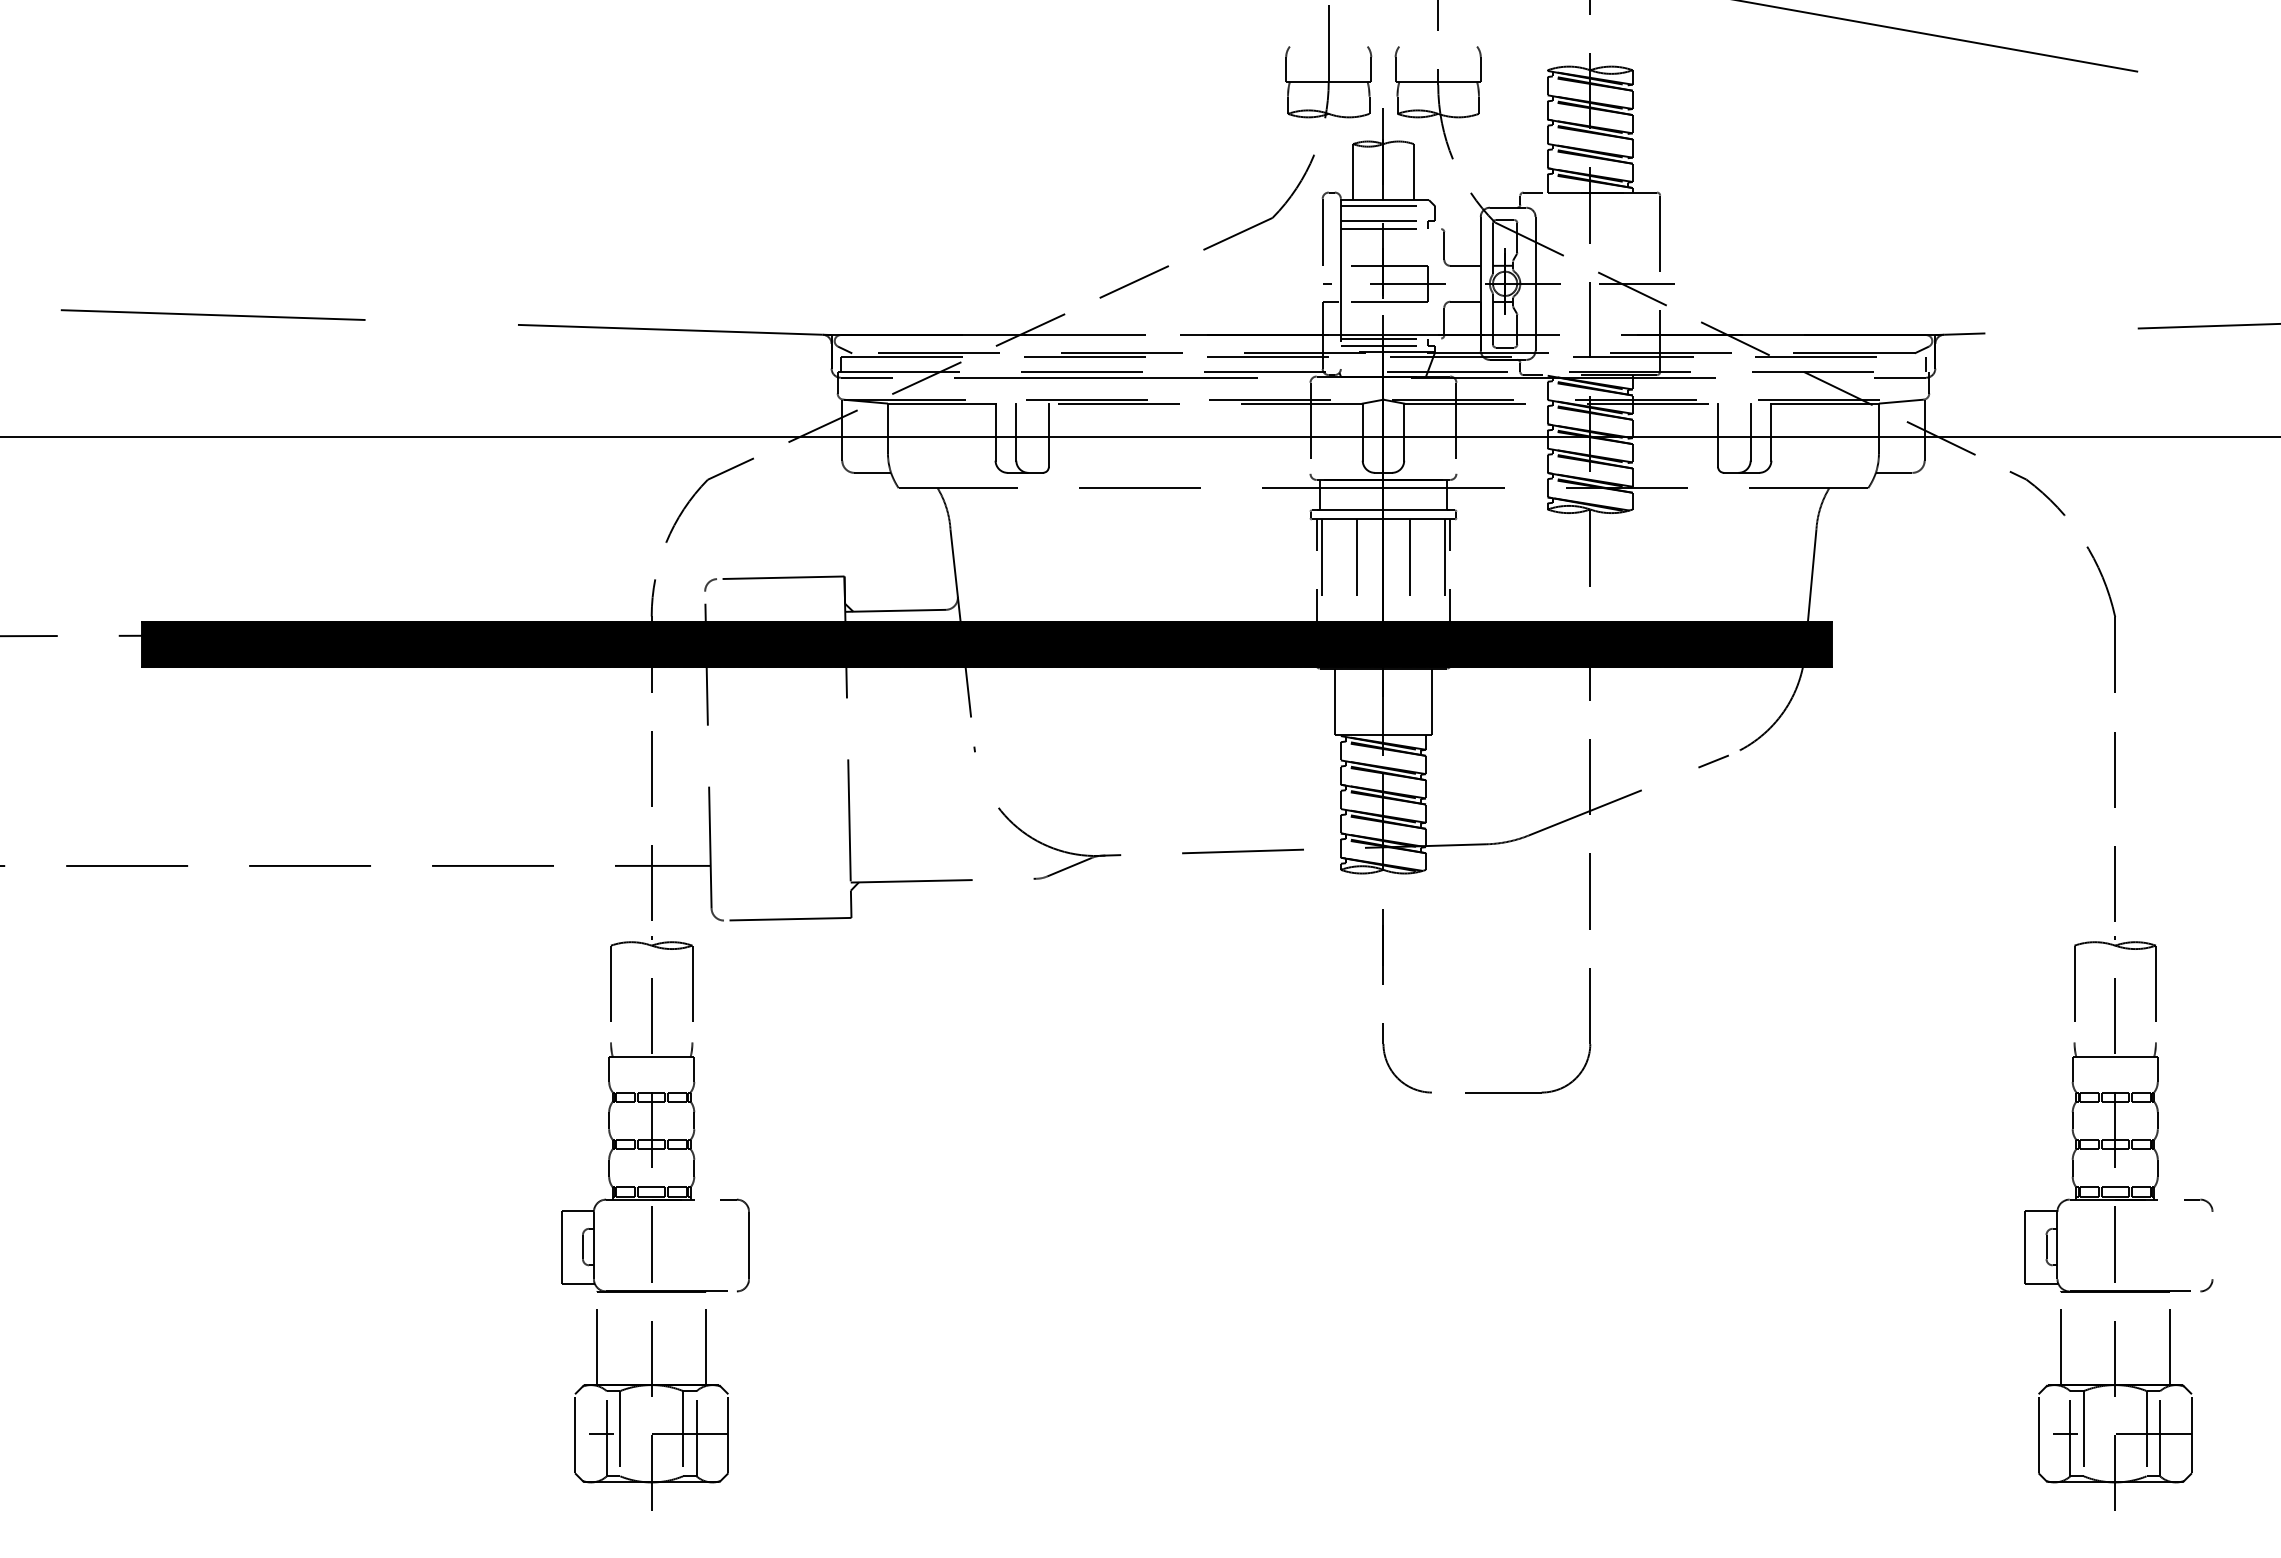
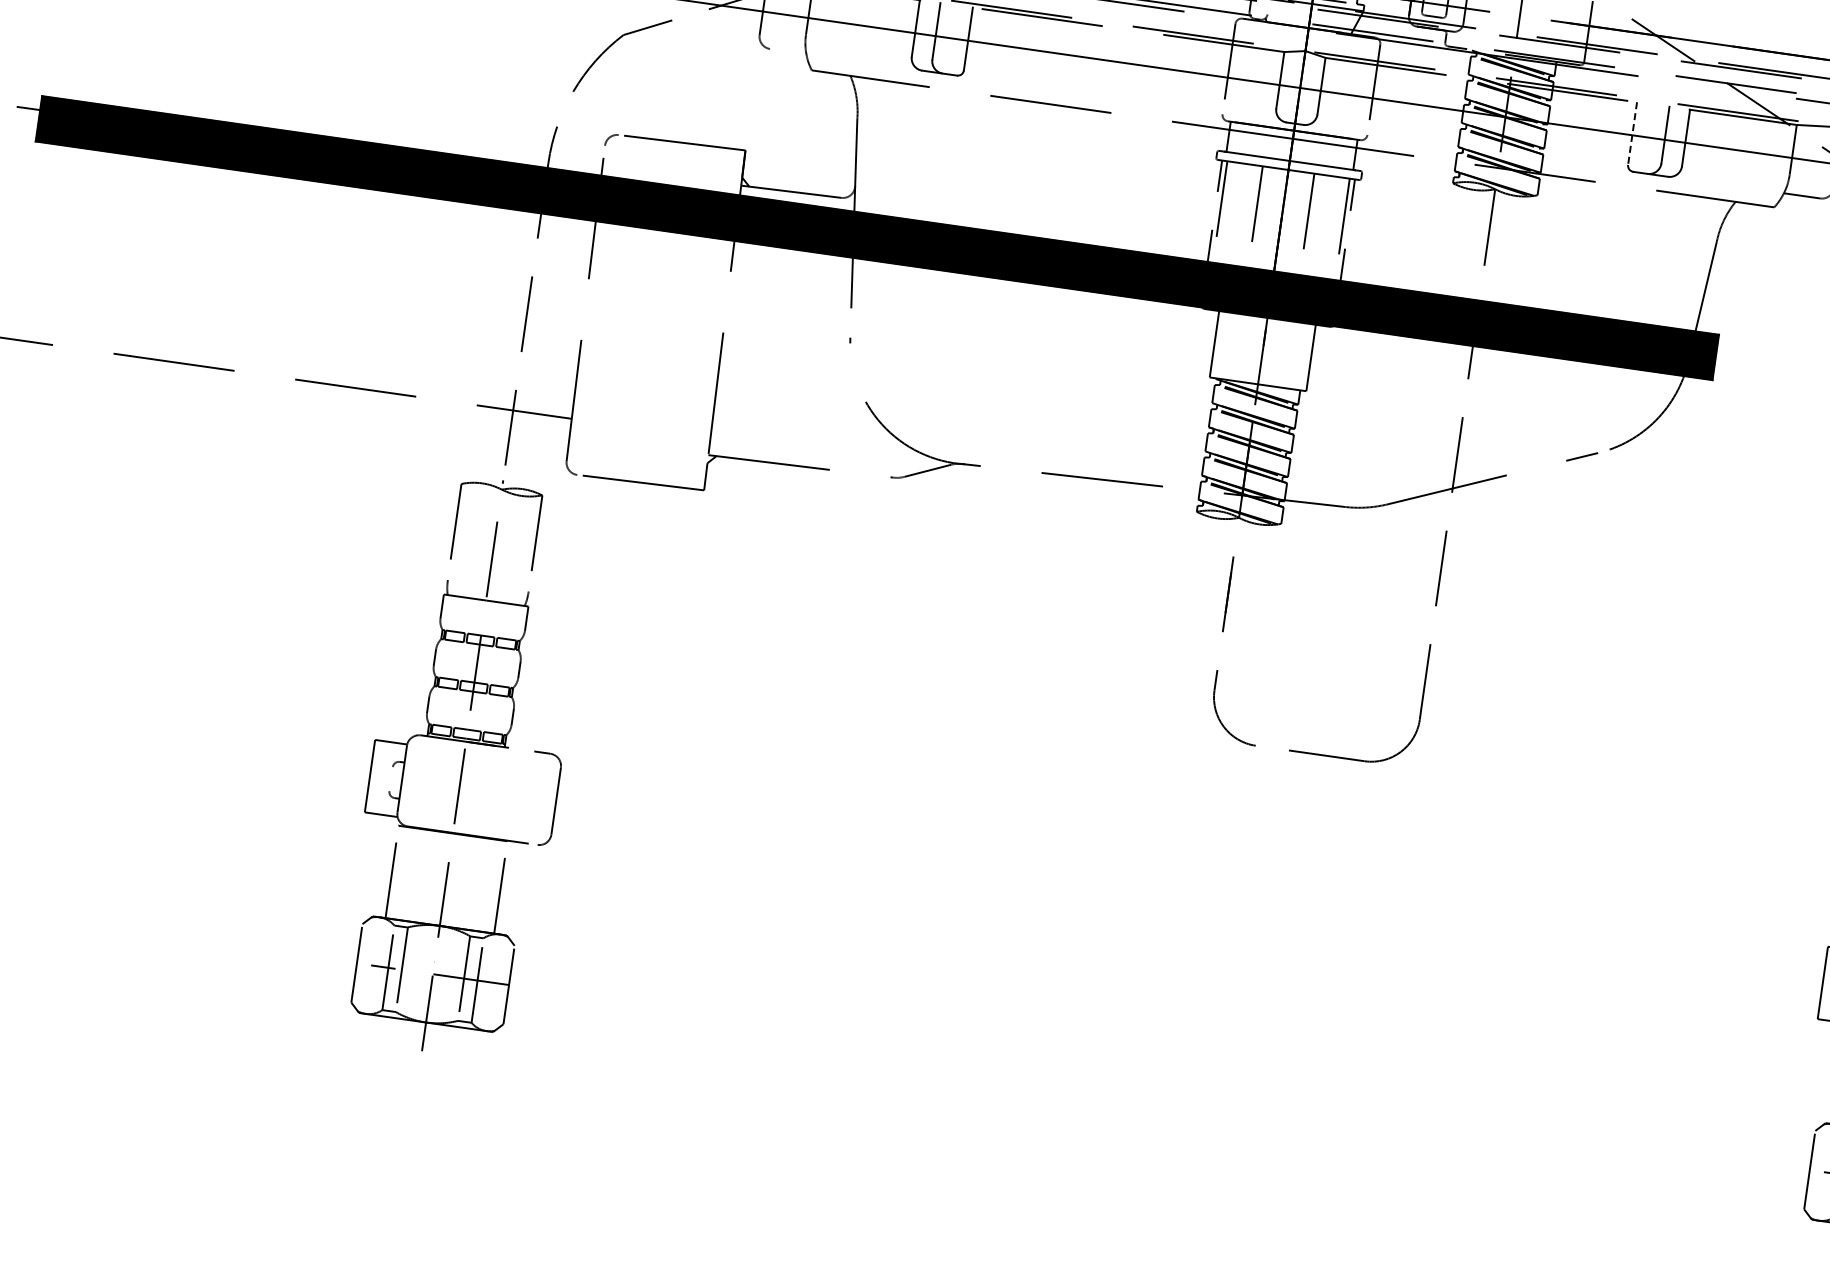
line: (1718, 435) -> (1633, 133), solid -> dashed
line: (872, 472) -> (787, 51), removed
line: (582, 1246) -> (390, 778), removed

